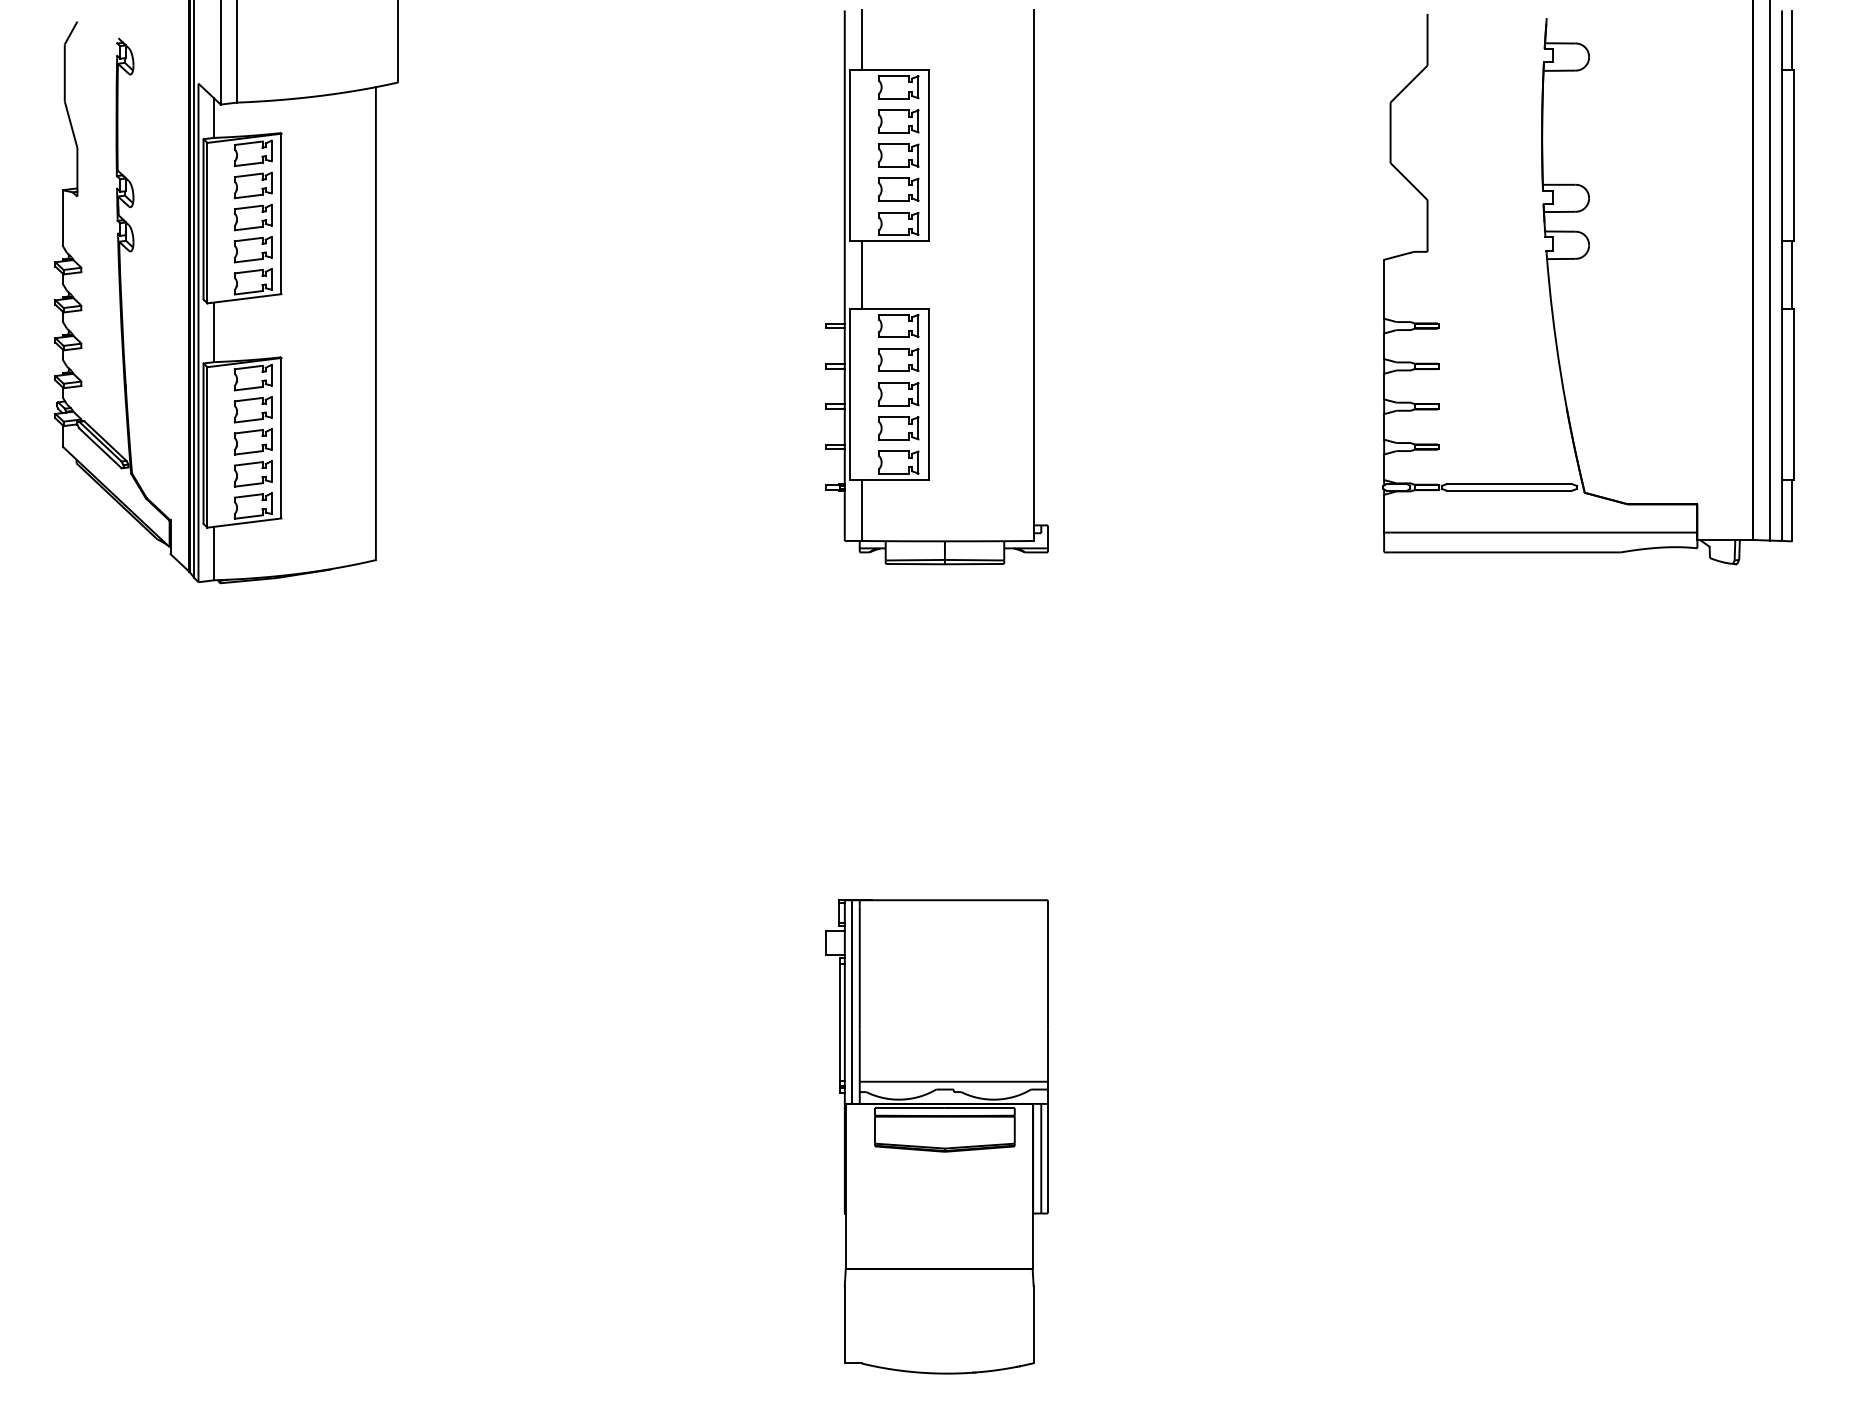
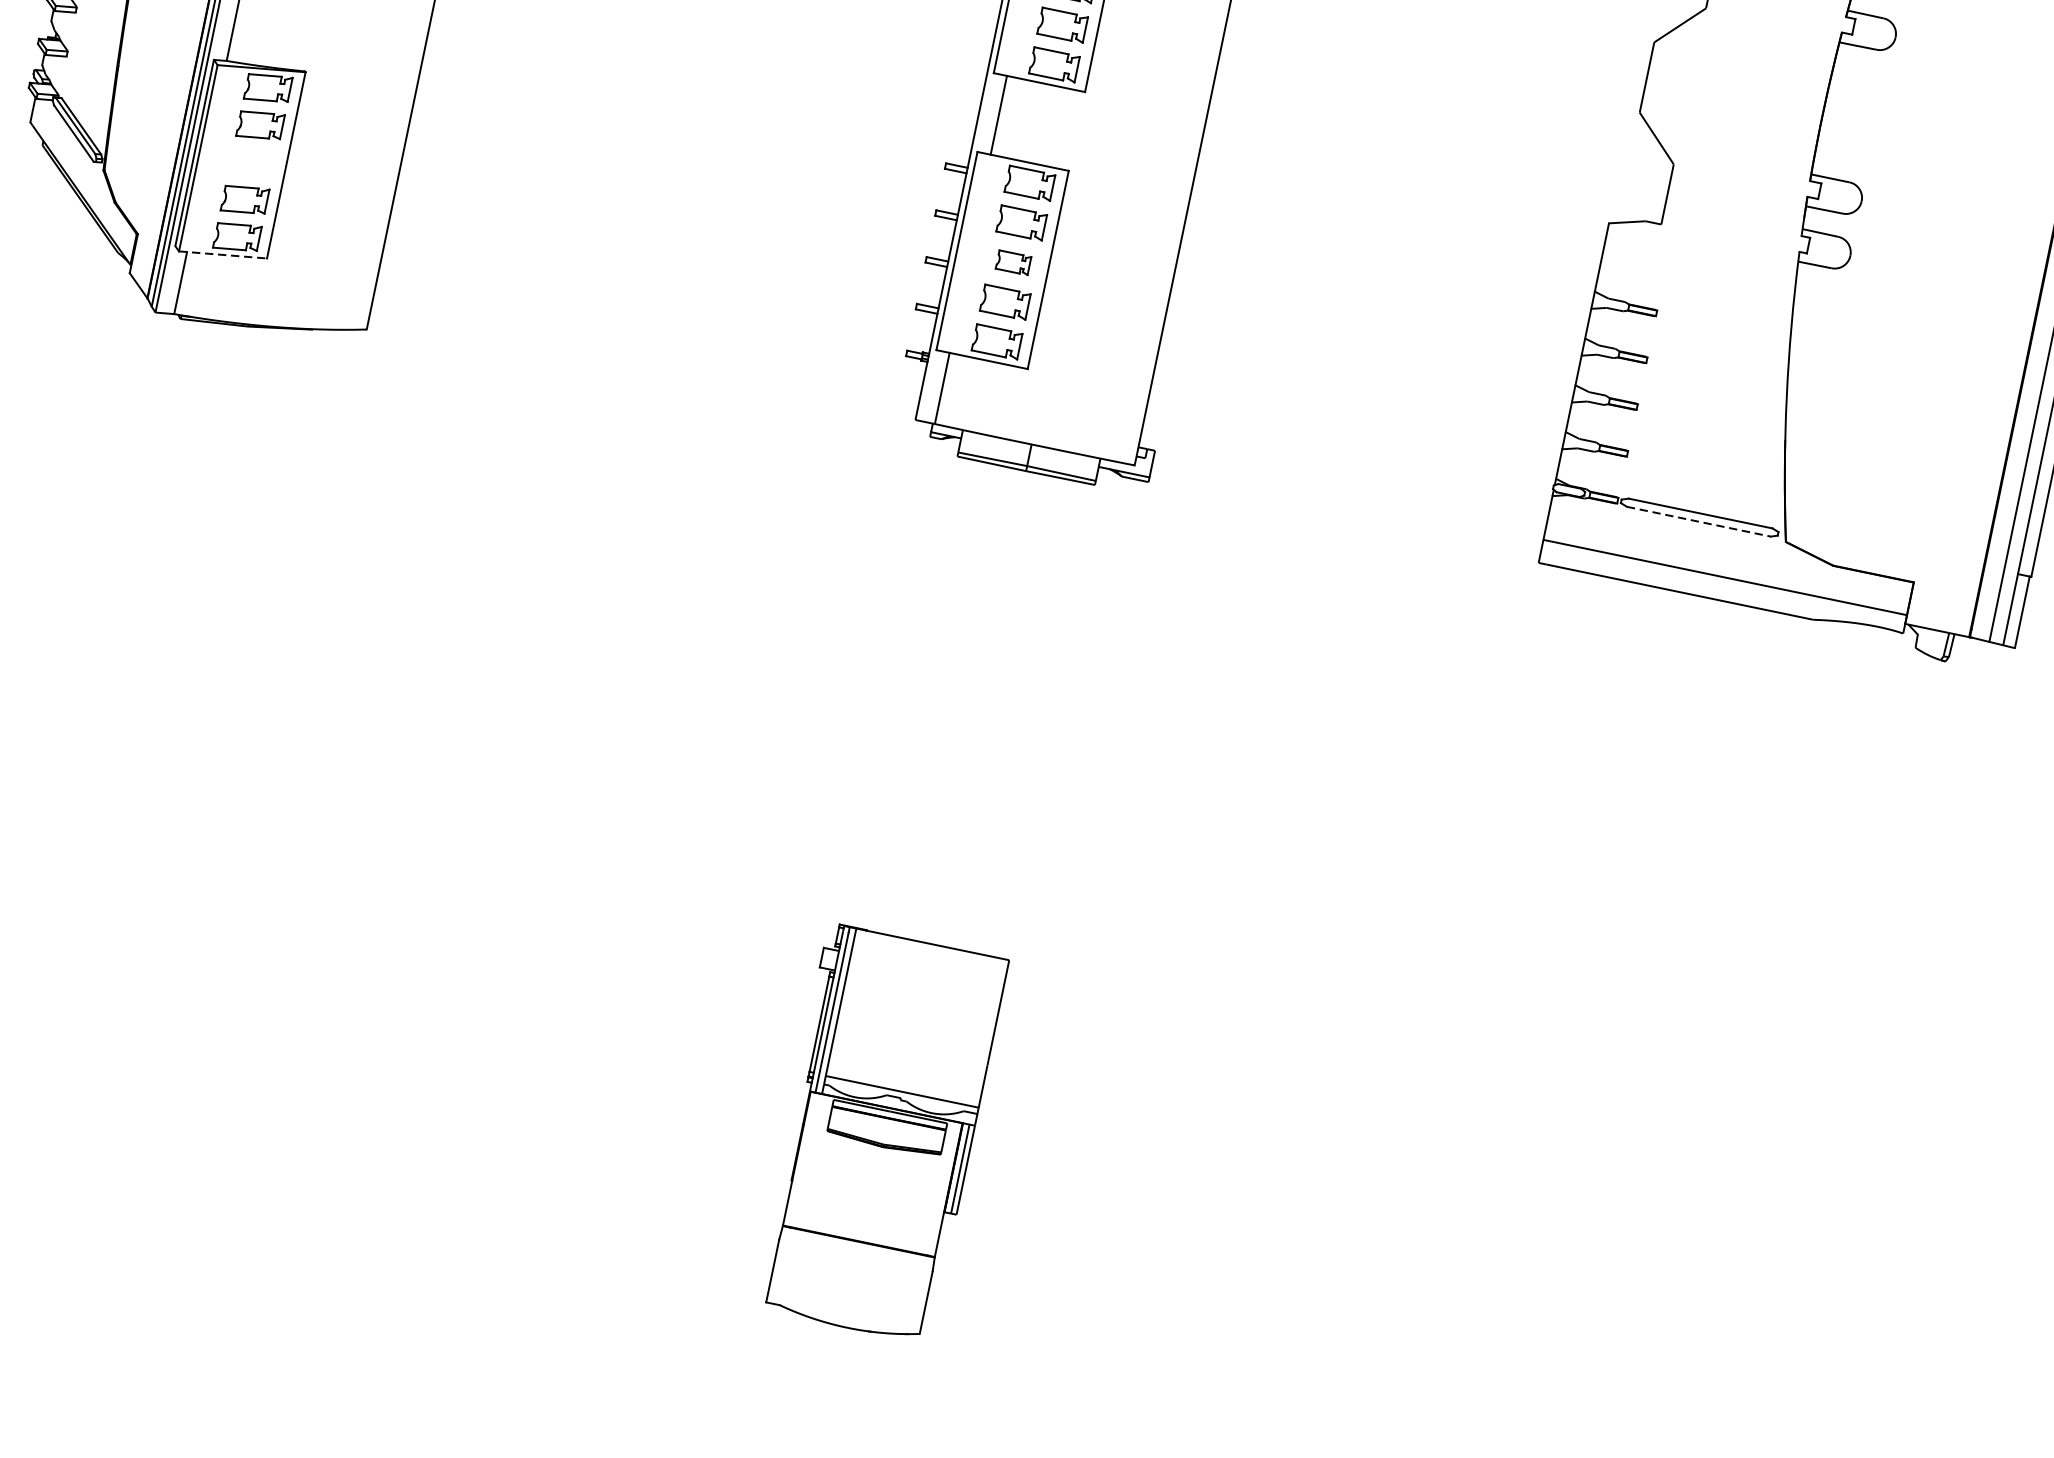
part: (898, 394) -> (1013, 262), size x0.7
part: (253, 441) -> (253, 162), removed
line: (1509, 490) -> (1699, 521), solid -> dashed
line: (244, 523) -> (223, 255), solid -> dashed
part: (936, 1136) -> (878, 1133), size x0.7

